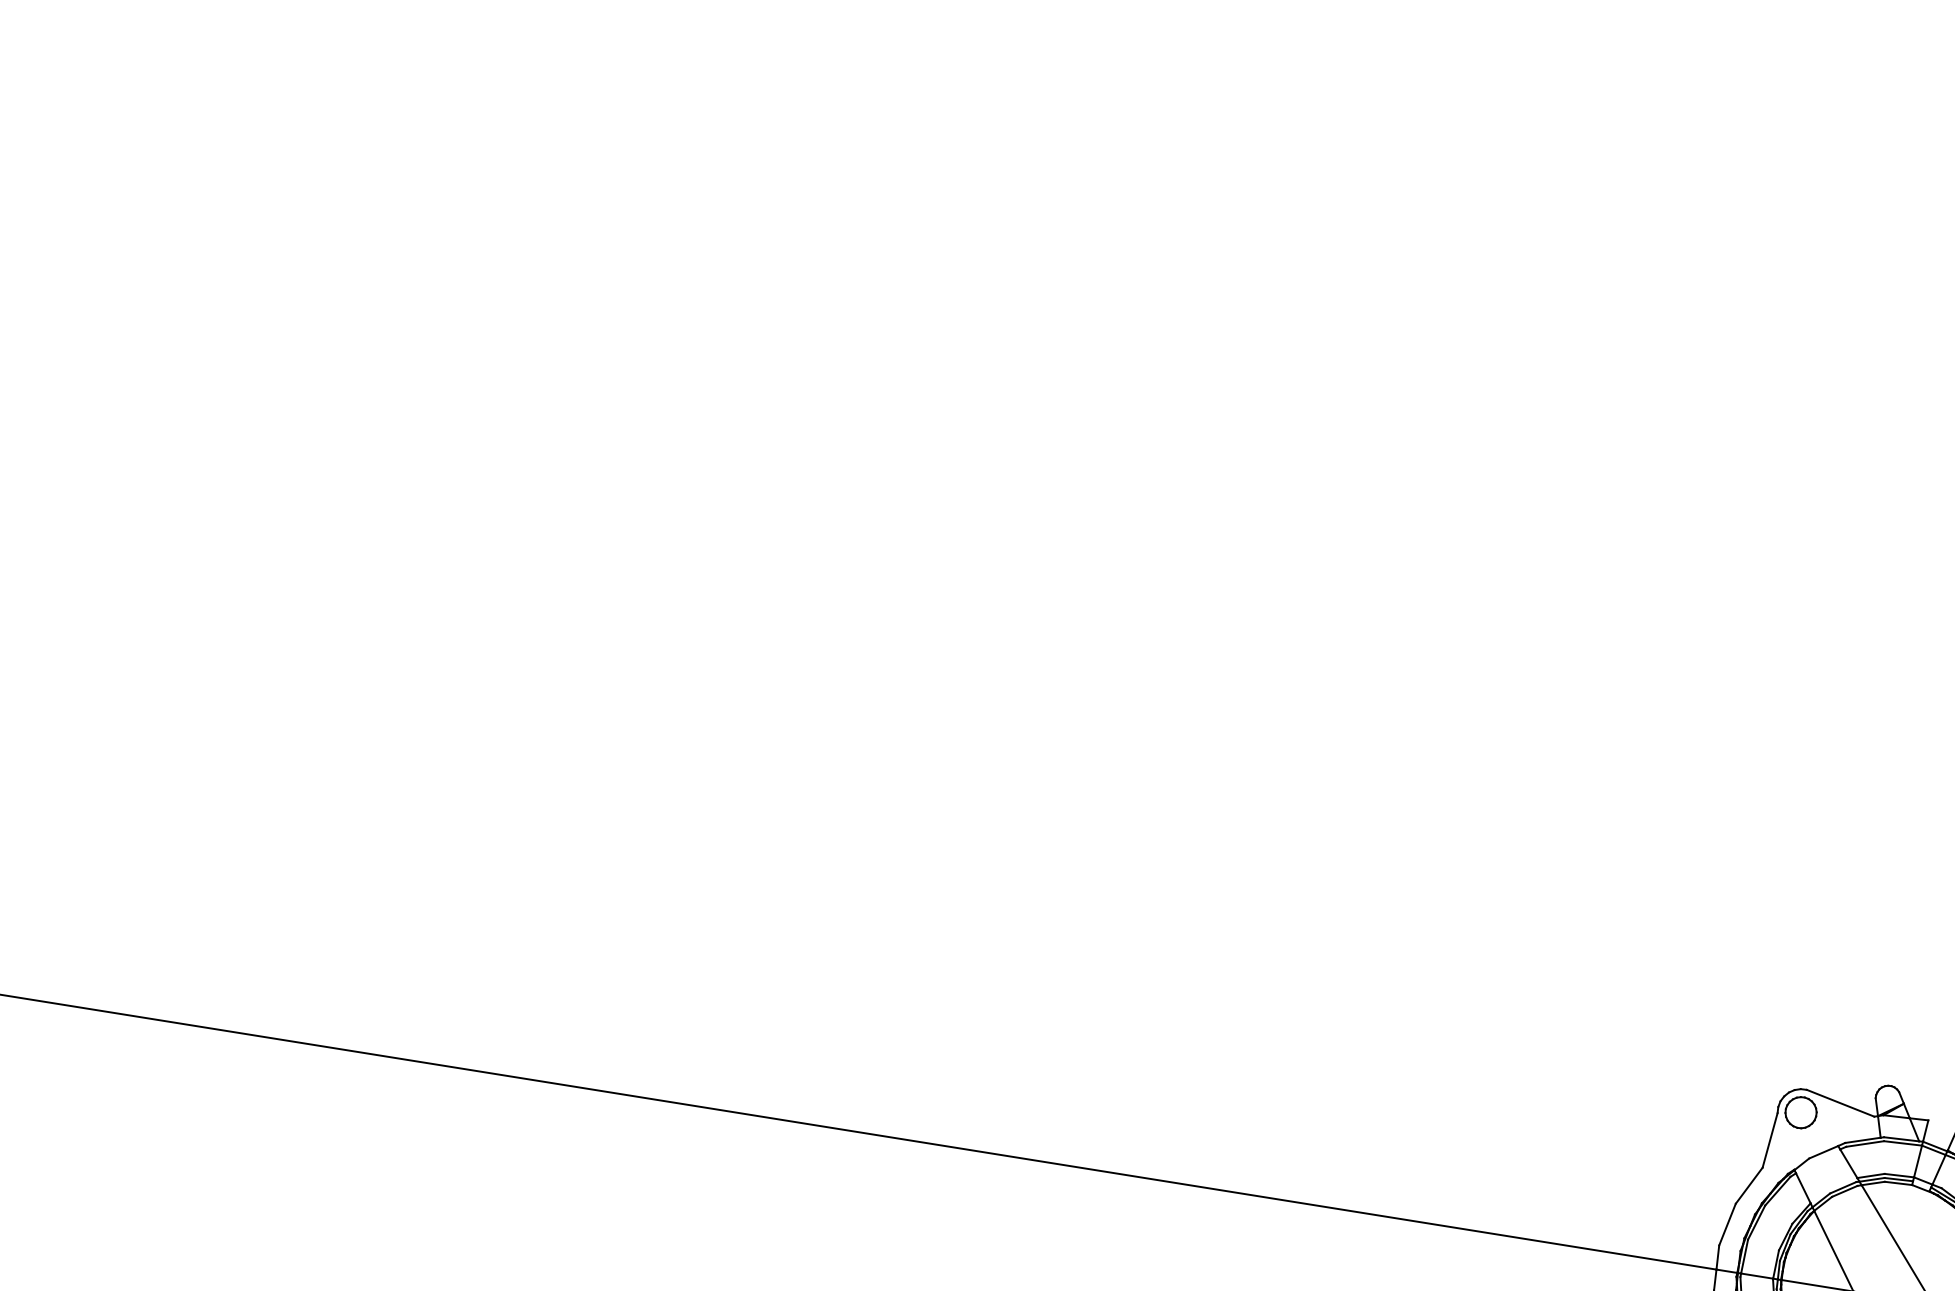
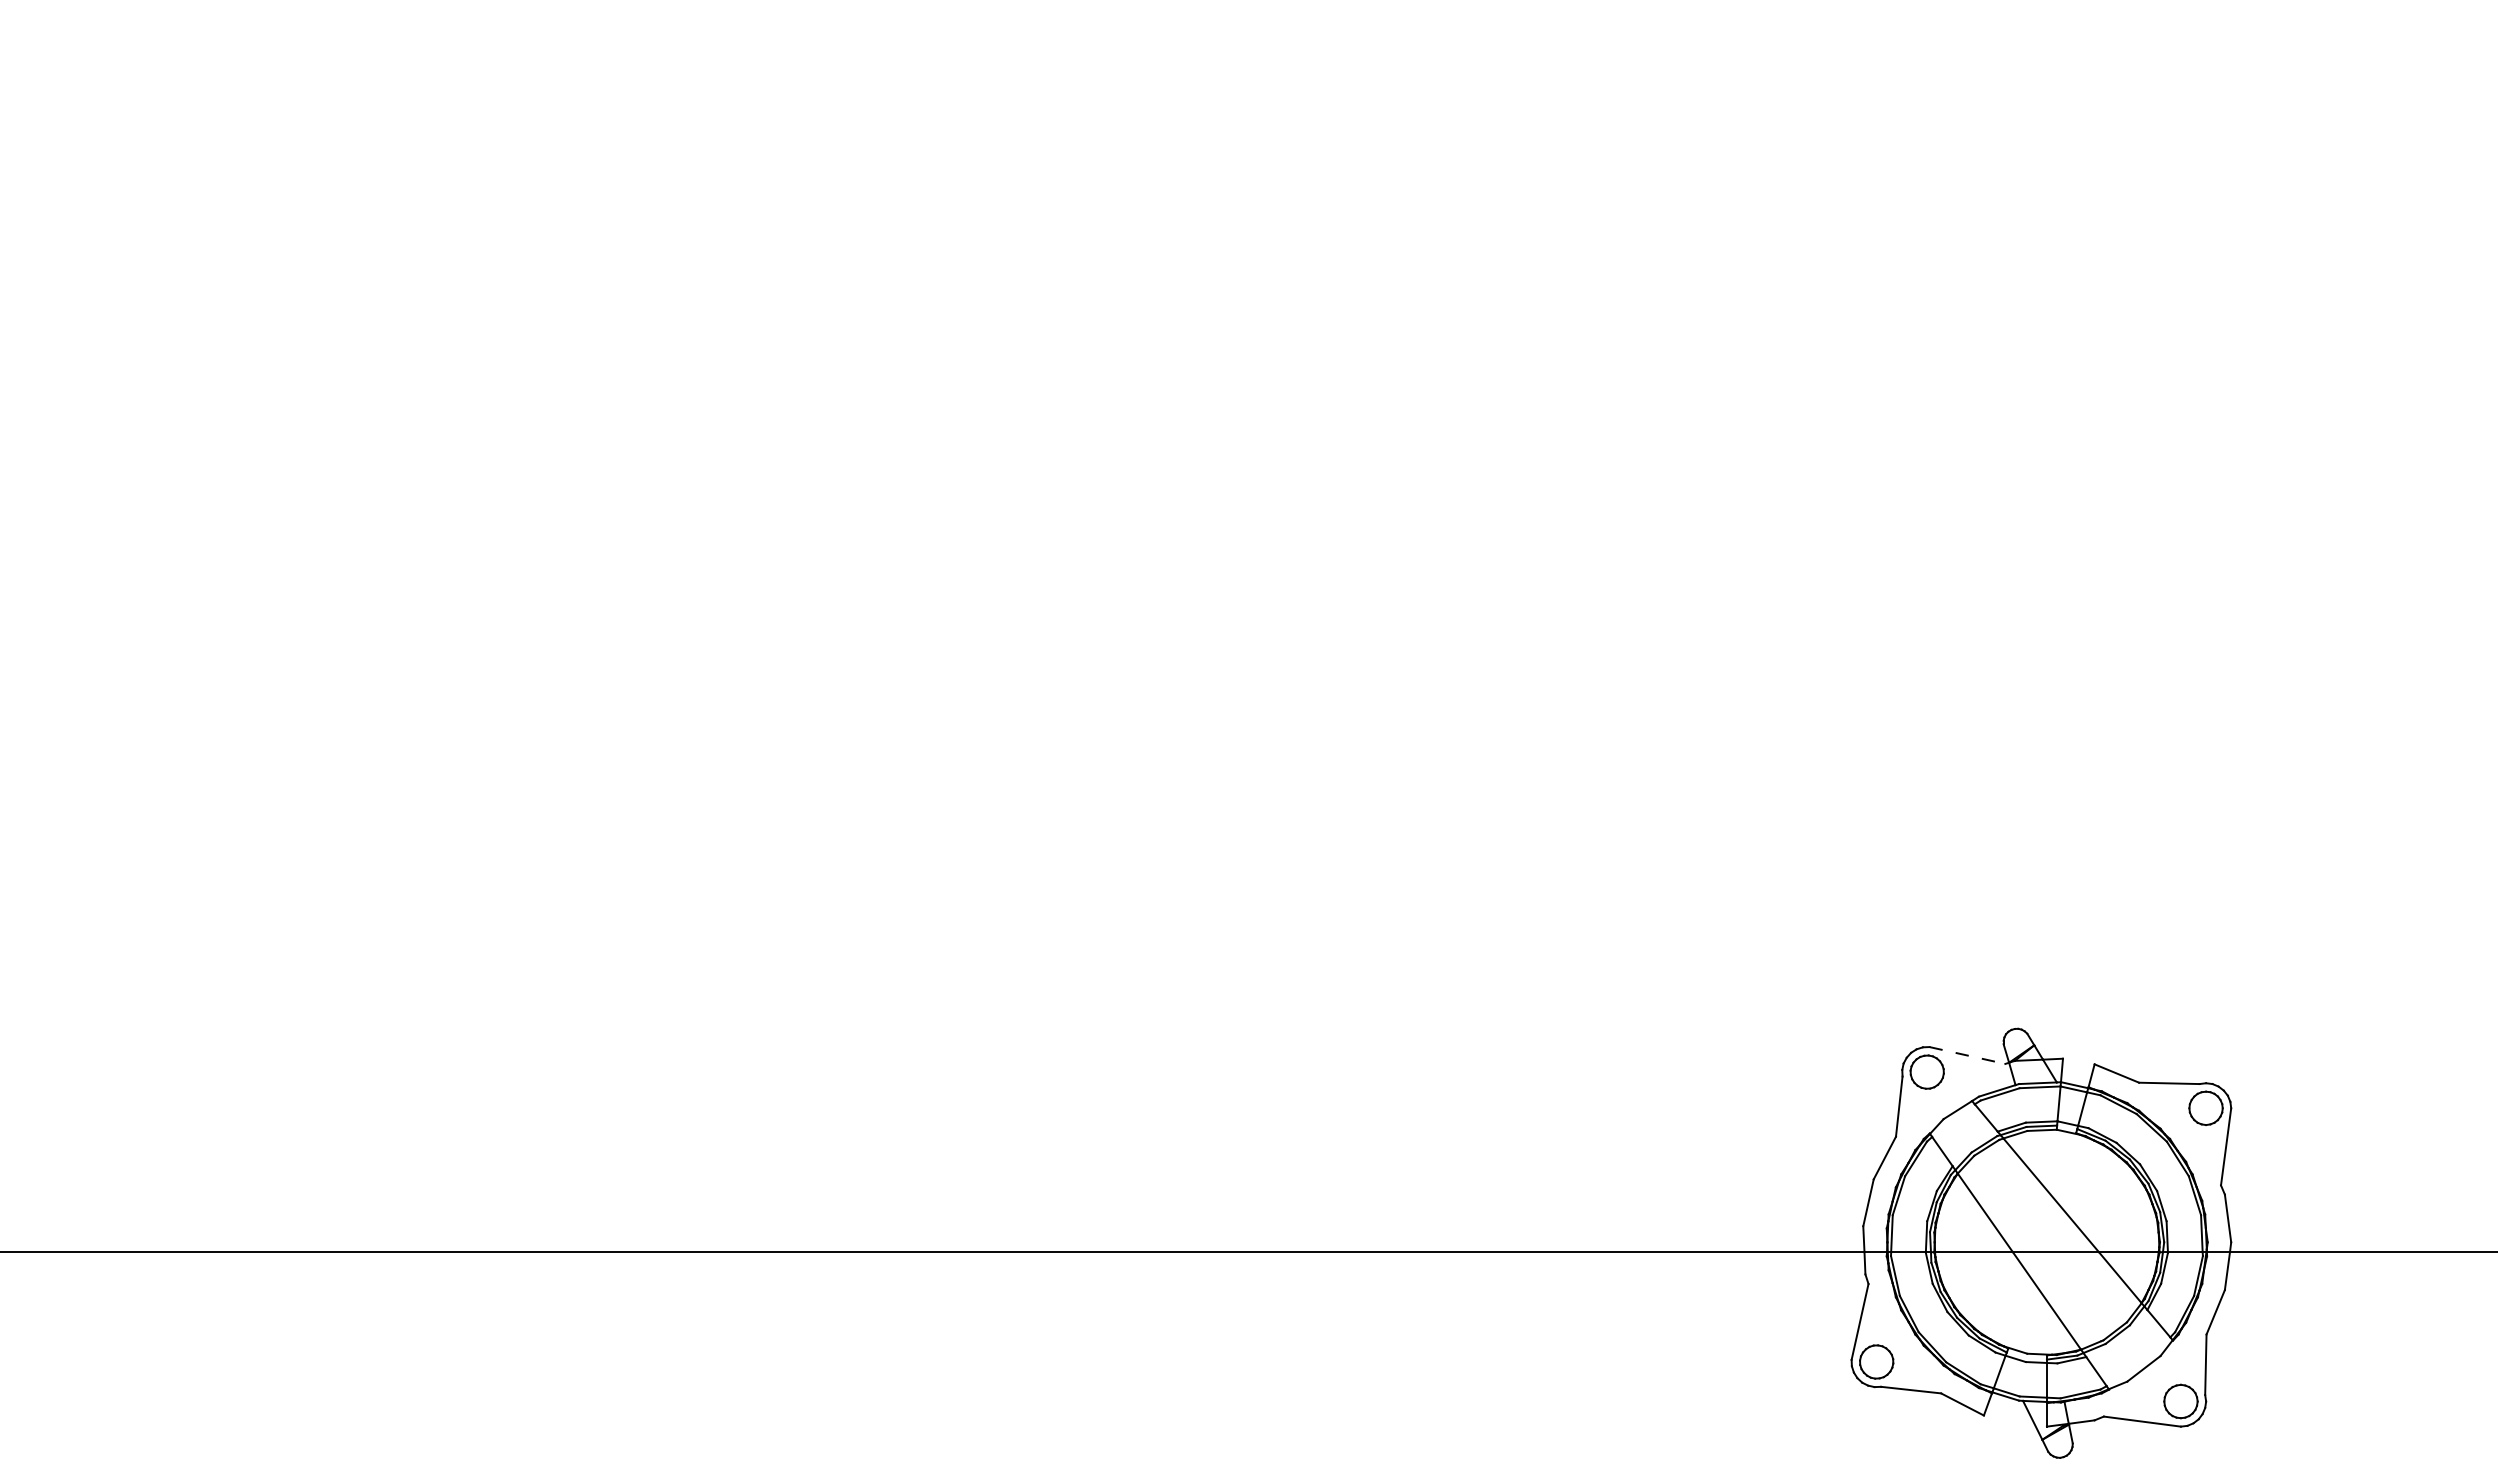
line: (1840, 1103) -> (1967, 1055), solid -> dashed

